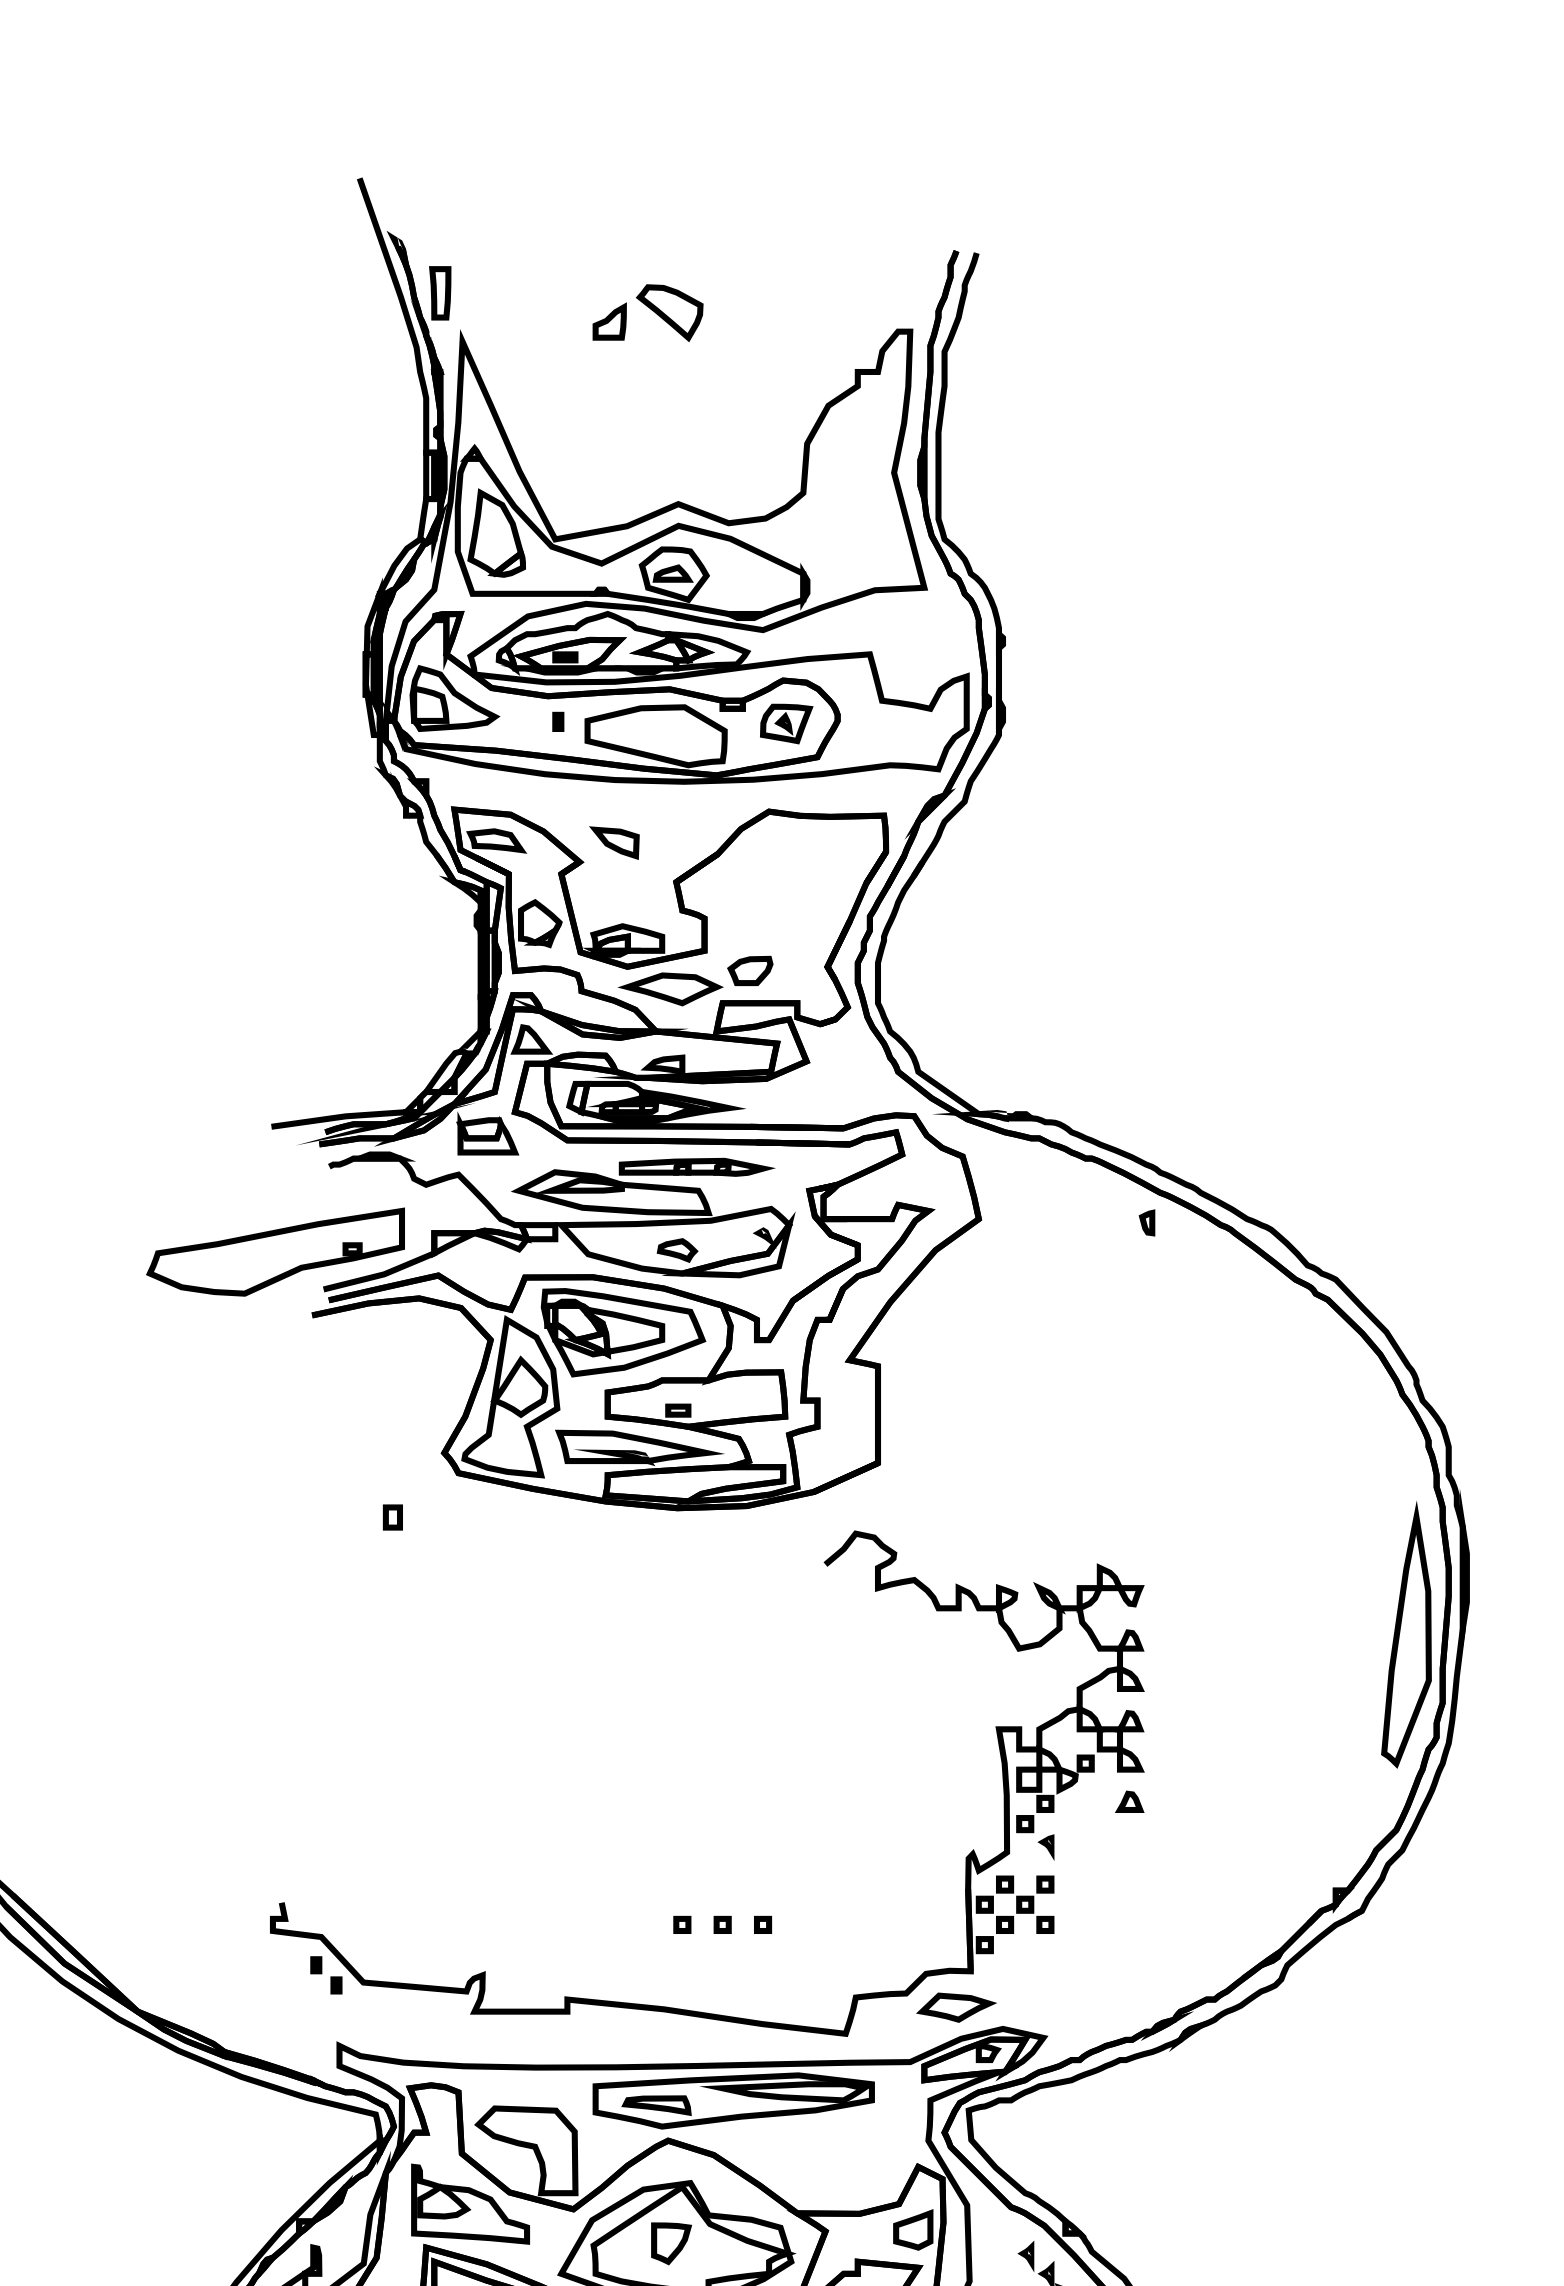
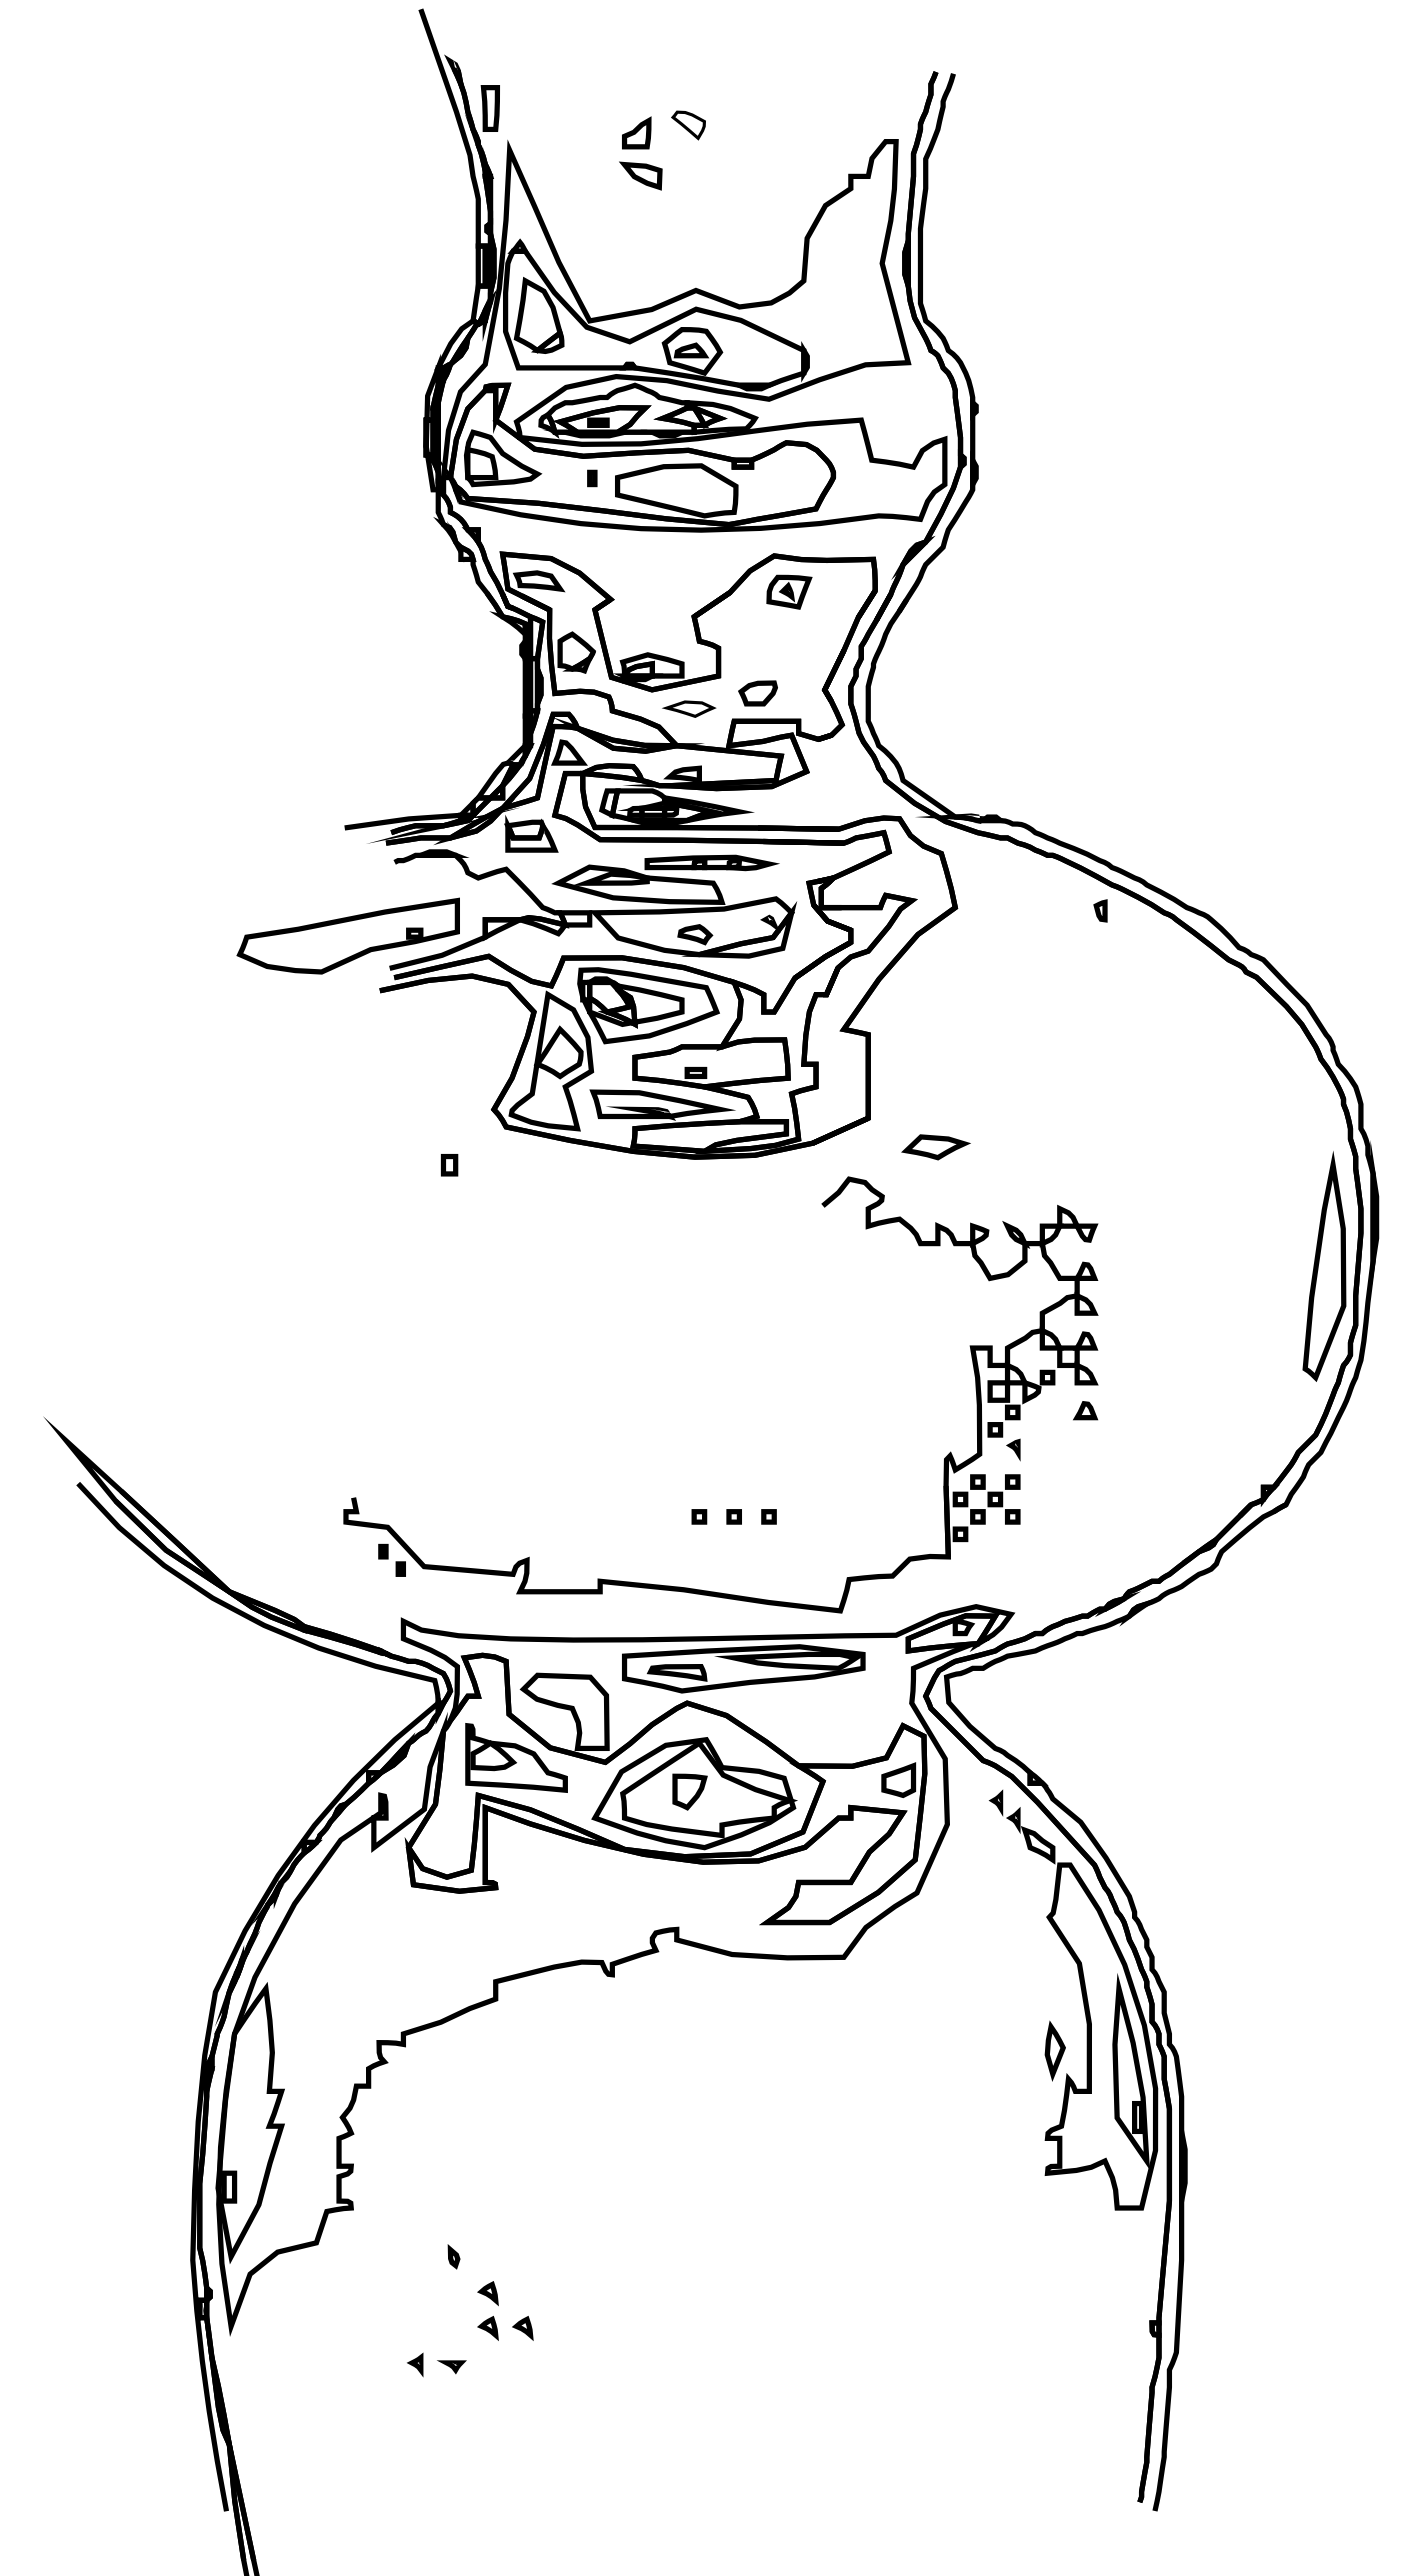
part: (669, 313) -> (688, 125), size x0.6
part: (786, 723) -> (789, 591), moved
part: (614, 842) -> (640, 175), moved
part: (669, 988) -> (688, 708), size x0.6
part: (955, 2007) -> (935, 1147), moved

